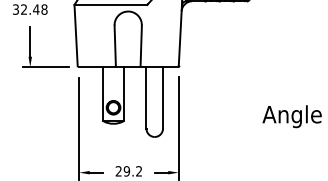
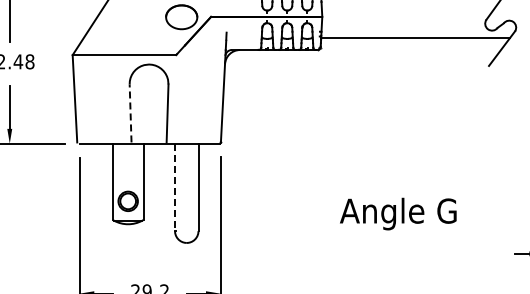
line: (115, 45) -> (130, 113), solid -> dashed
line: (146, 98) -> (175, 188), solid -> dashed

